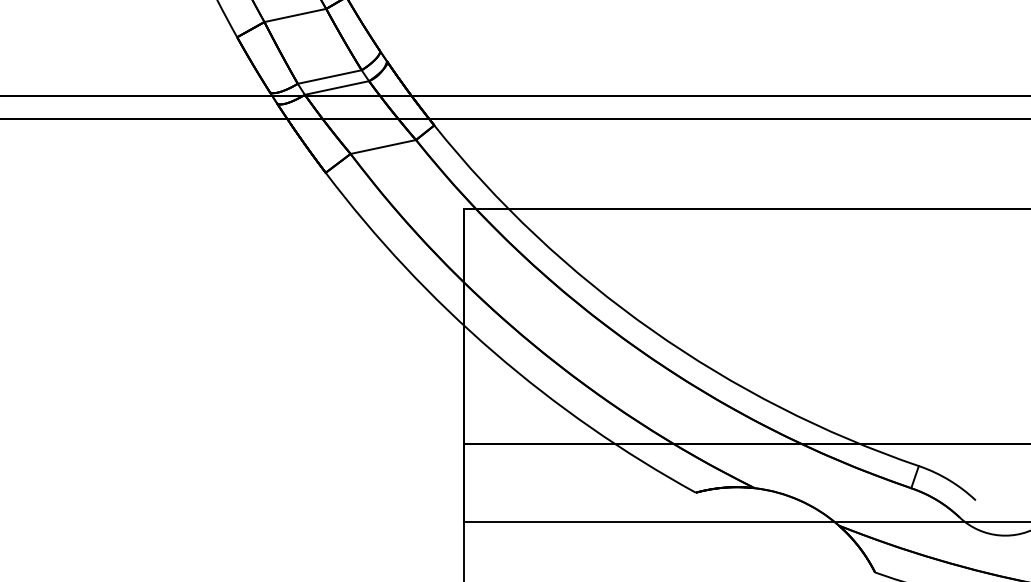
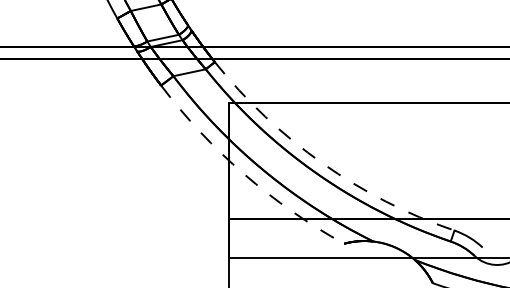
arc: (651, 330) -> (322, 163), solid -> dashed
arc: (494, 352) -> (244, 174), solid -> dashed

